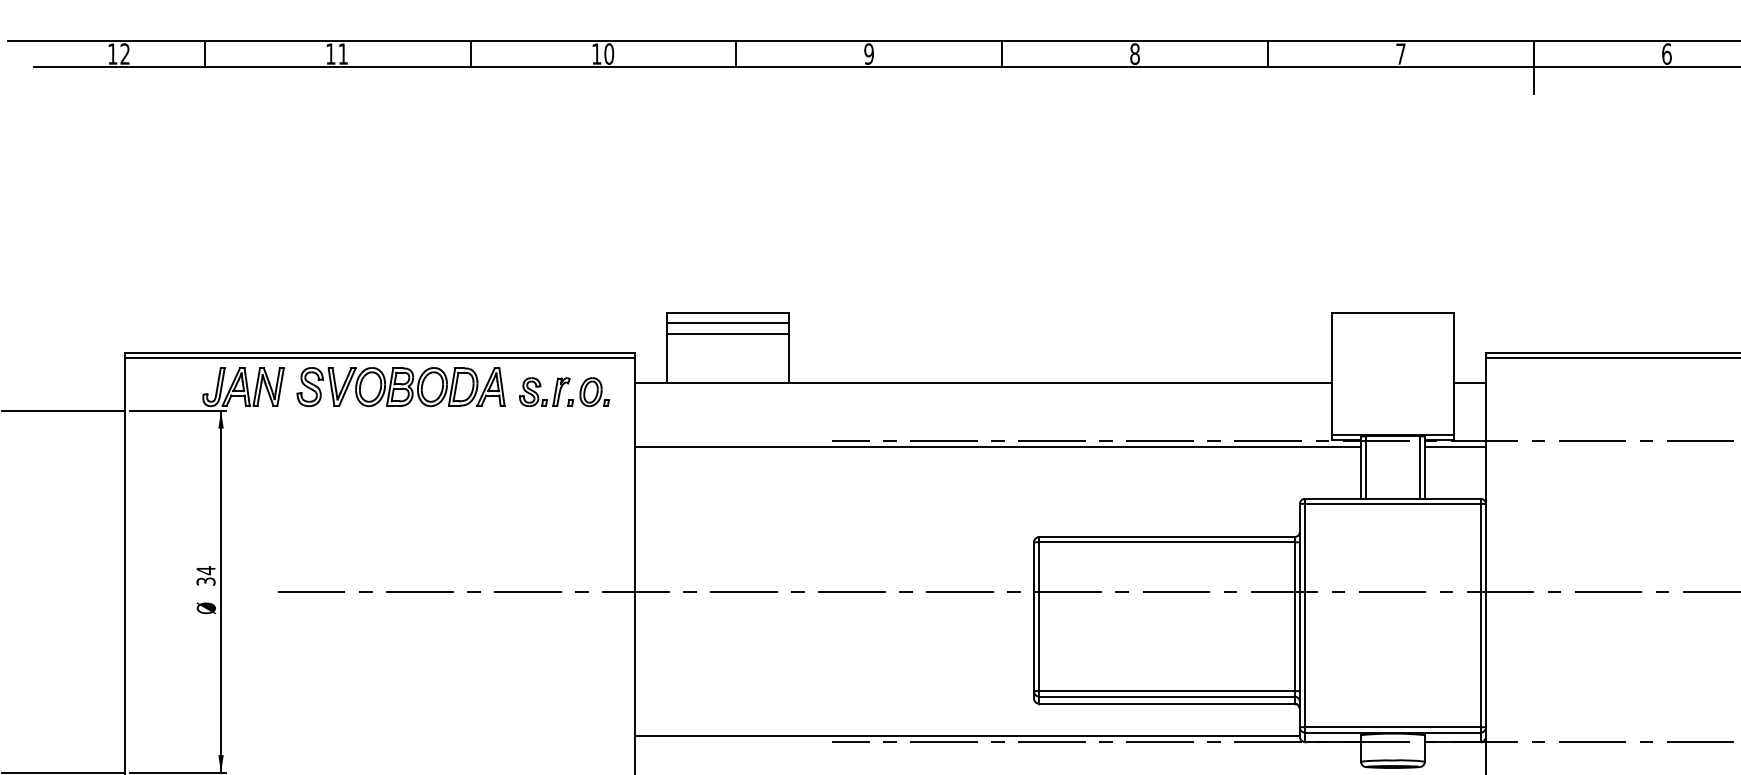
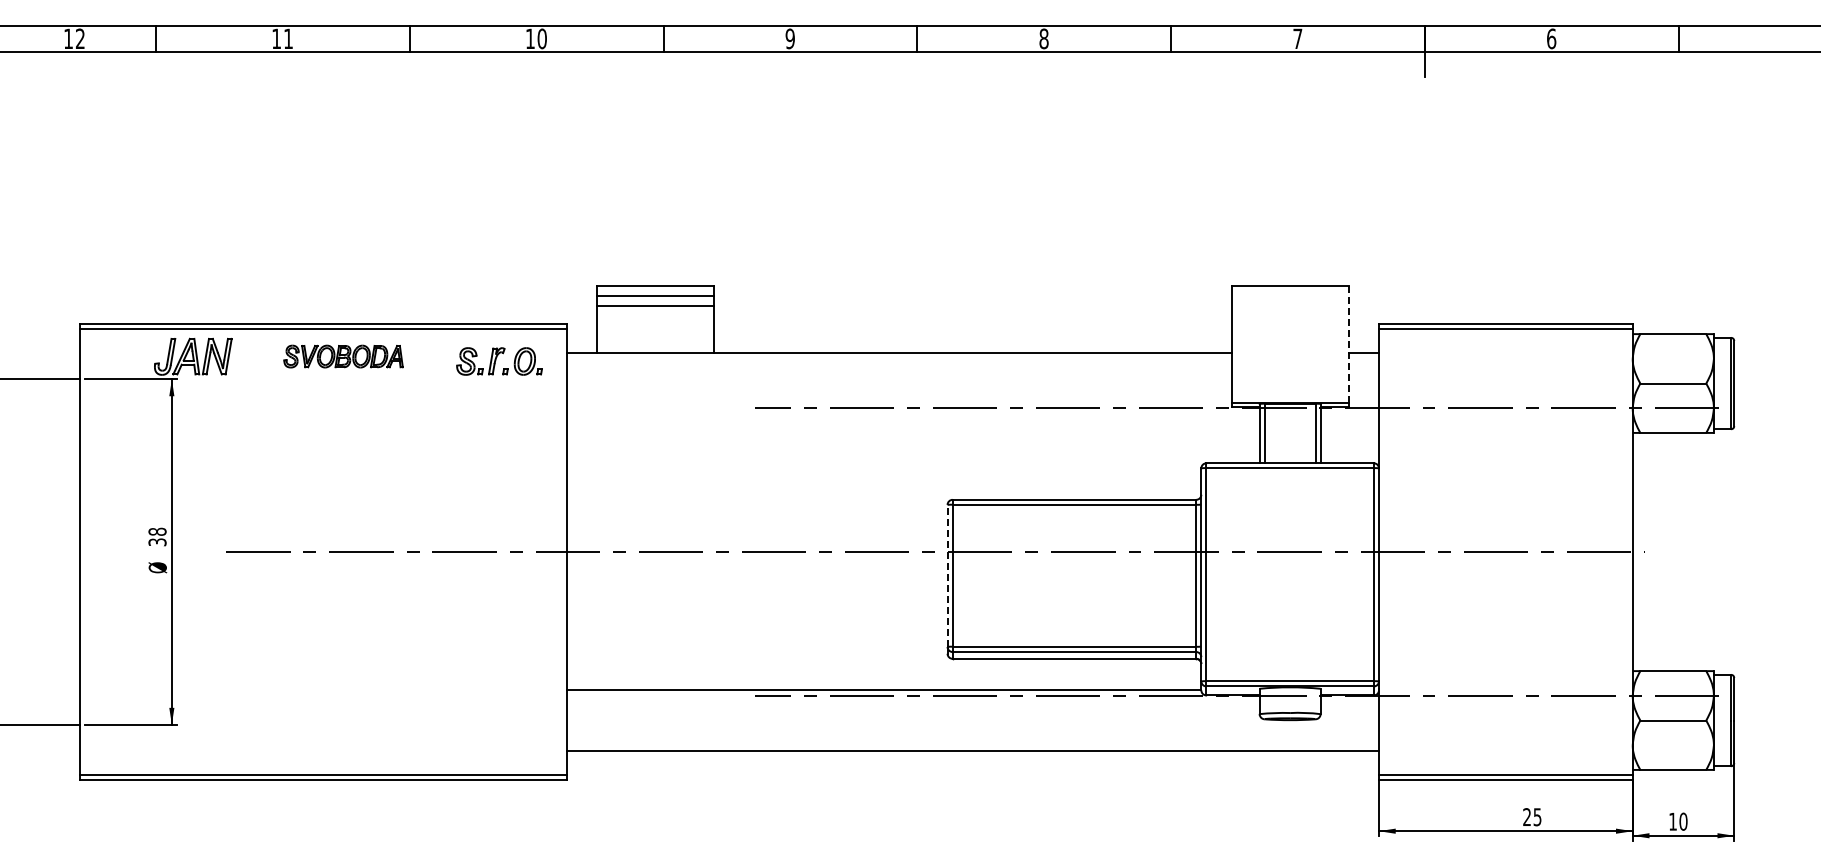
line: (1454, 374) -> (1348, 344), solid -> dashed
part: (400, 386) -> (343, 356), size x0.6
line: (997, 447) -> (912, 414), removed
line: (1455, 447) -> (1349, 414), removed
text: (206, 570) -> (157, 531), 34 -> 38
line: (1033, 616) -> (947, 575), solid -> dashed

